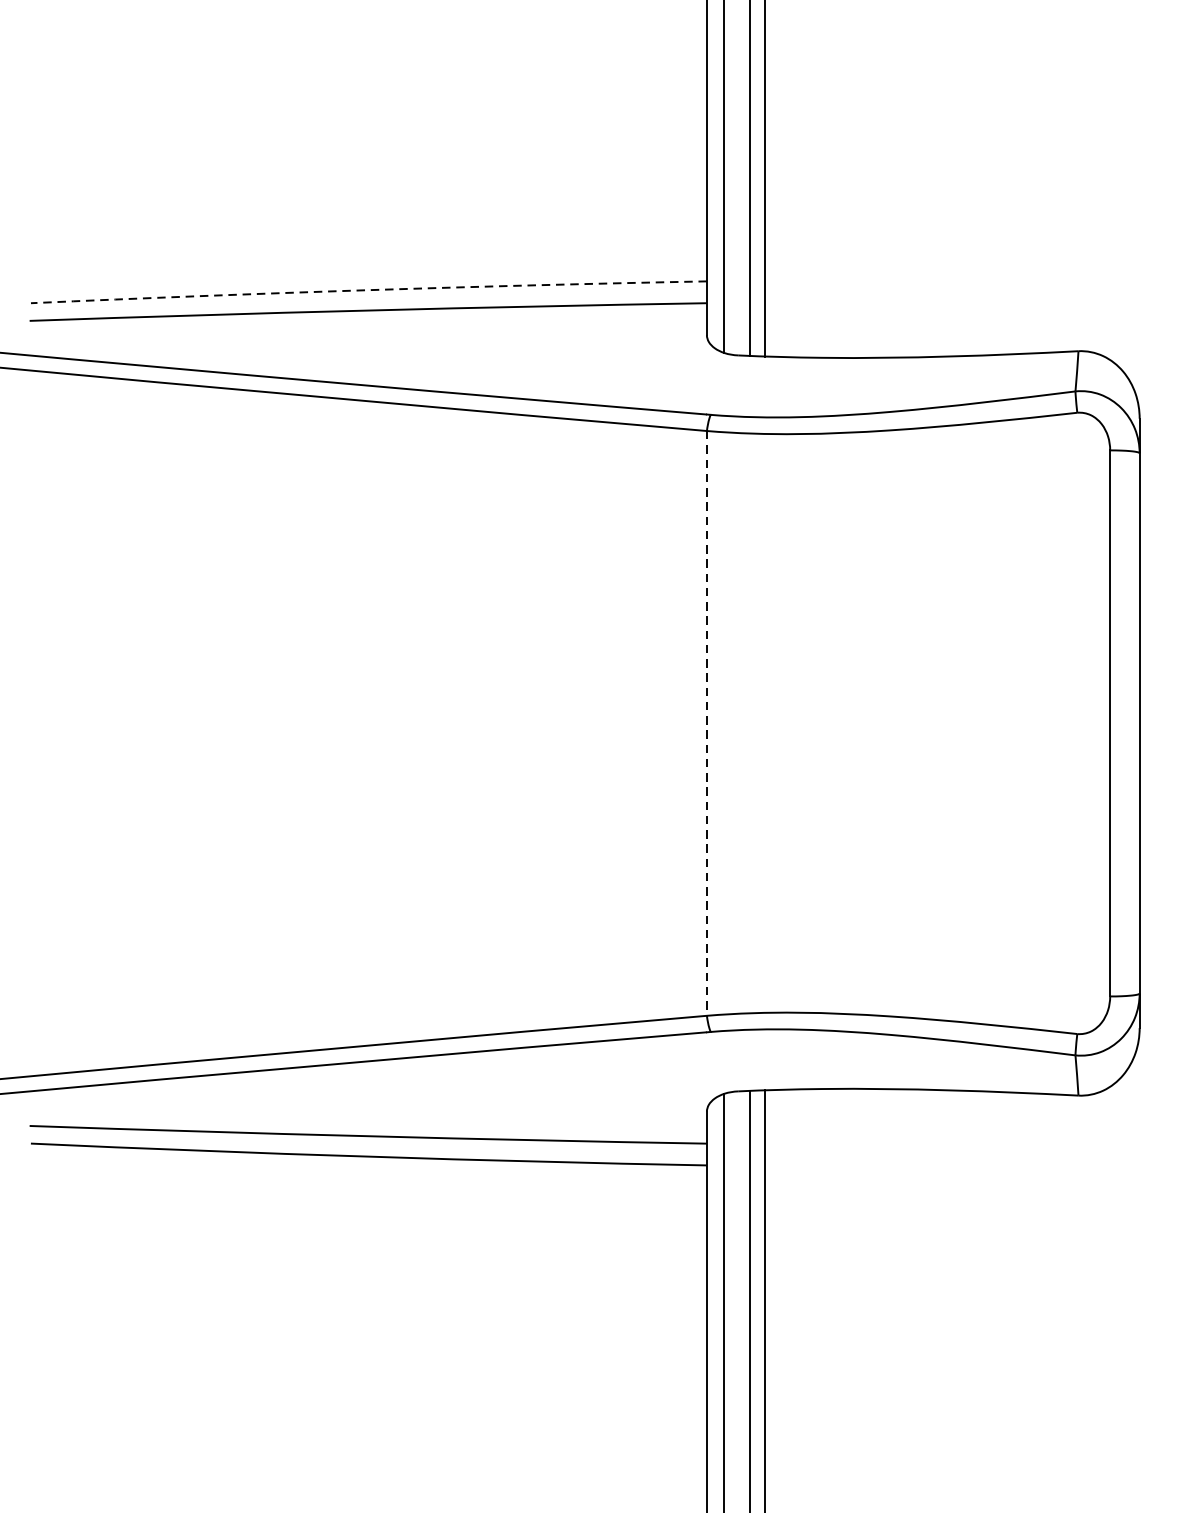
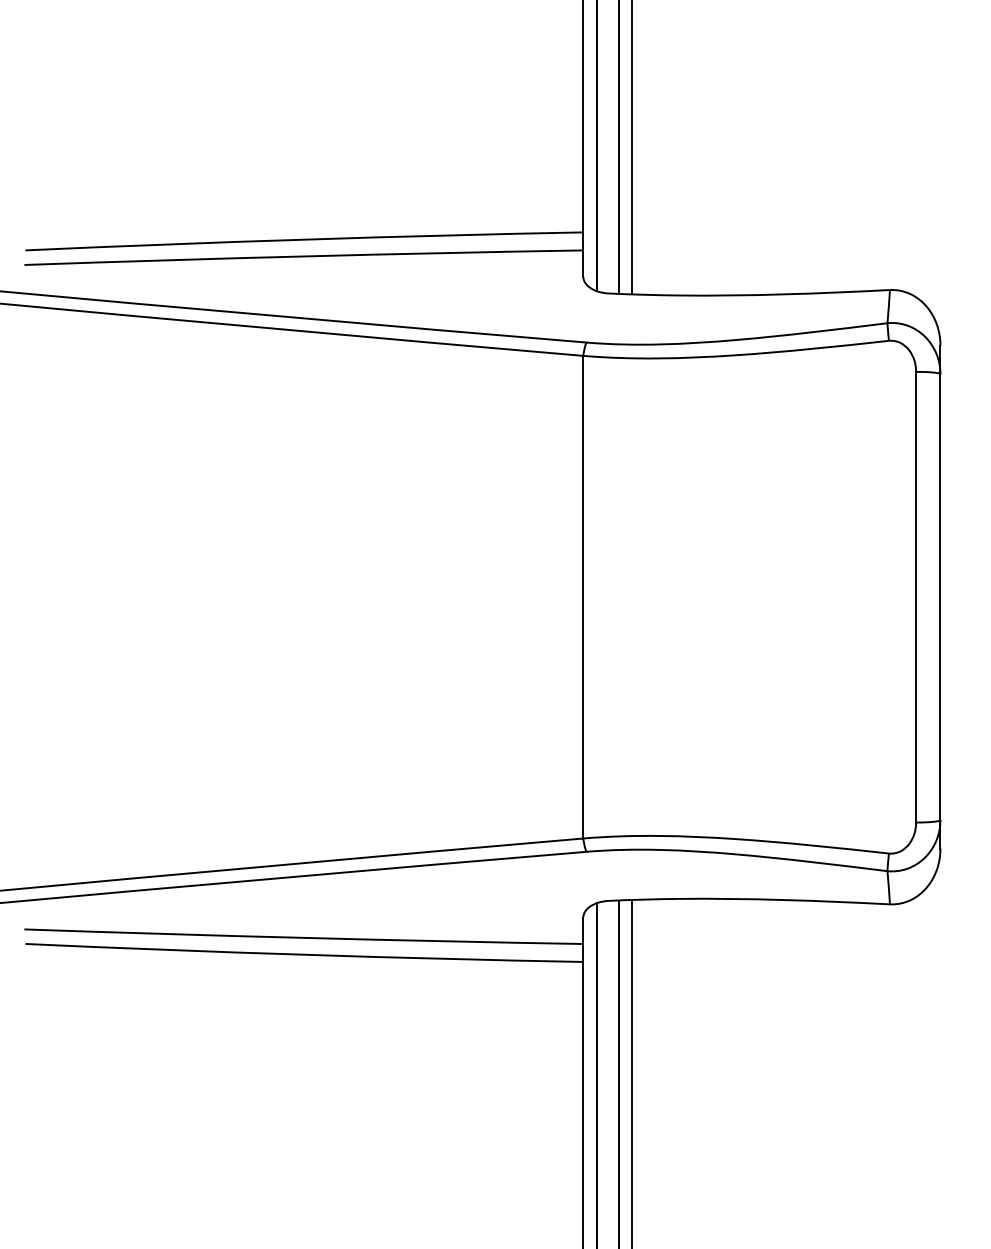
arc: (369, 289) -> (304, 239), dashed -> solid
line: (707, 723) -> (583, 597), dashed -> solid

